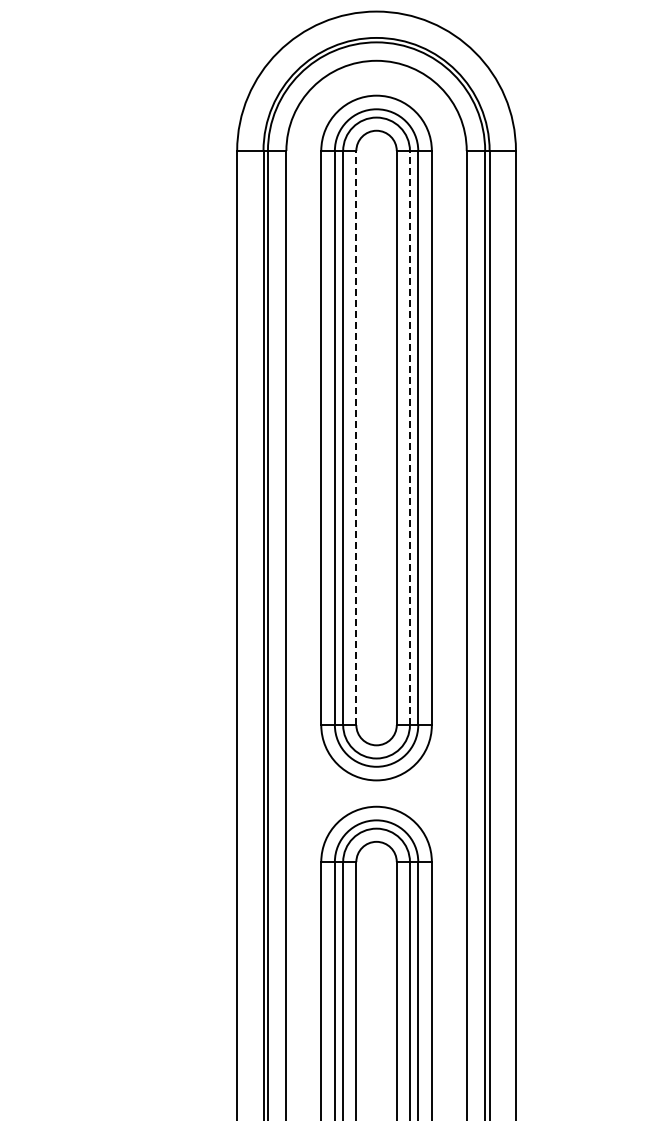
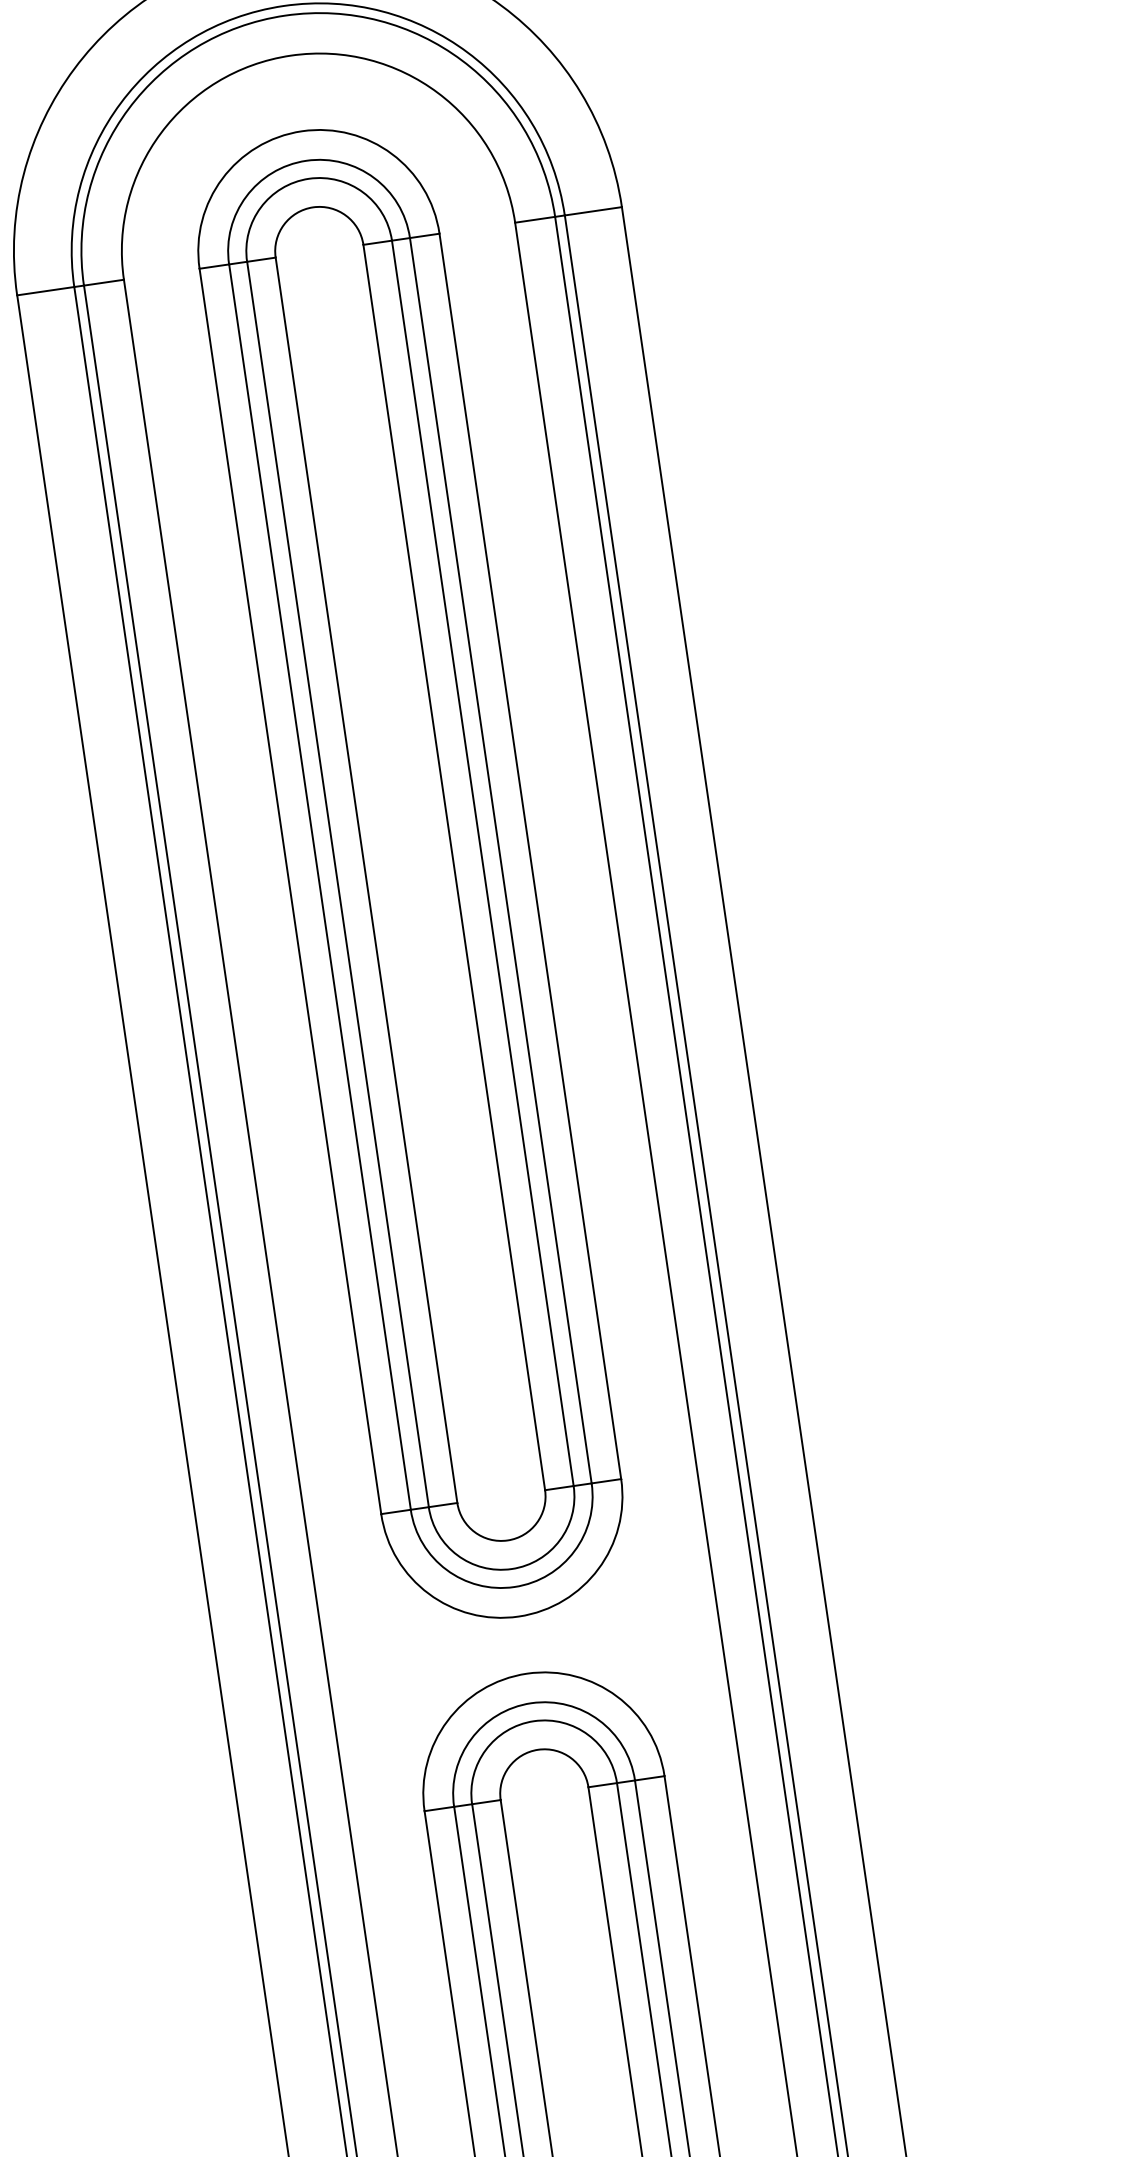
line: (356, 437) -> (366, 879), dashed -> solid
line: (409, 437) -> (481, 862), dashed -> solid

